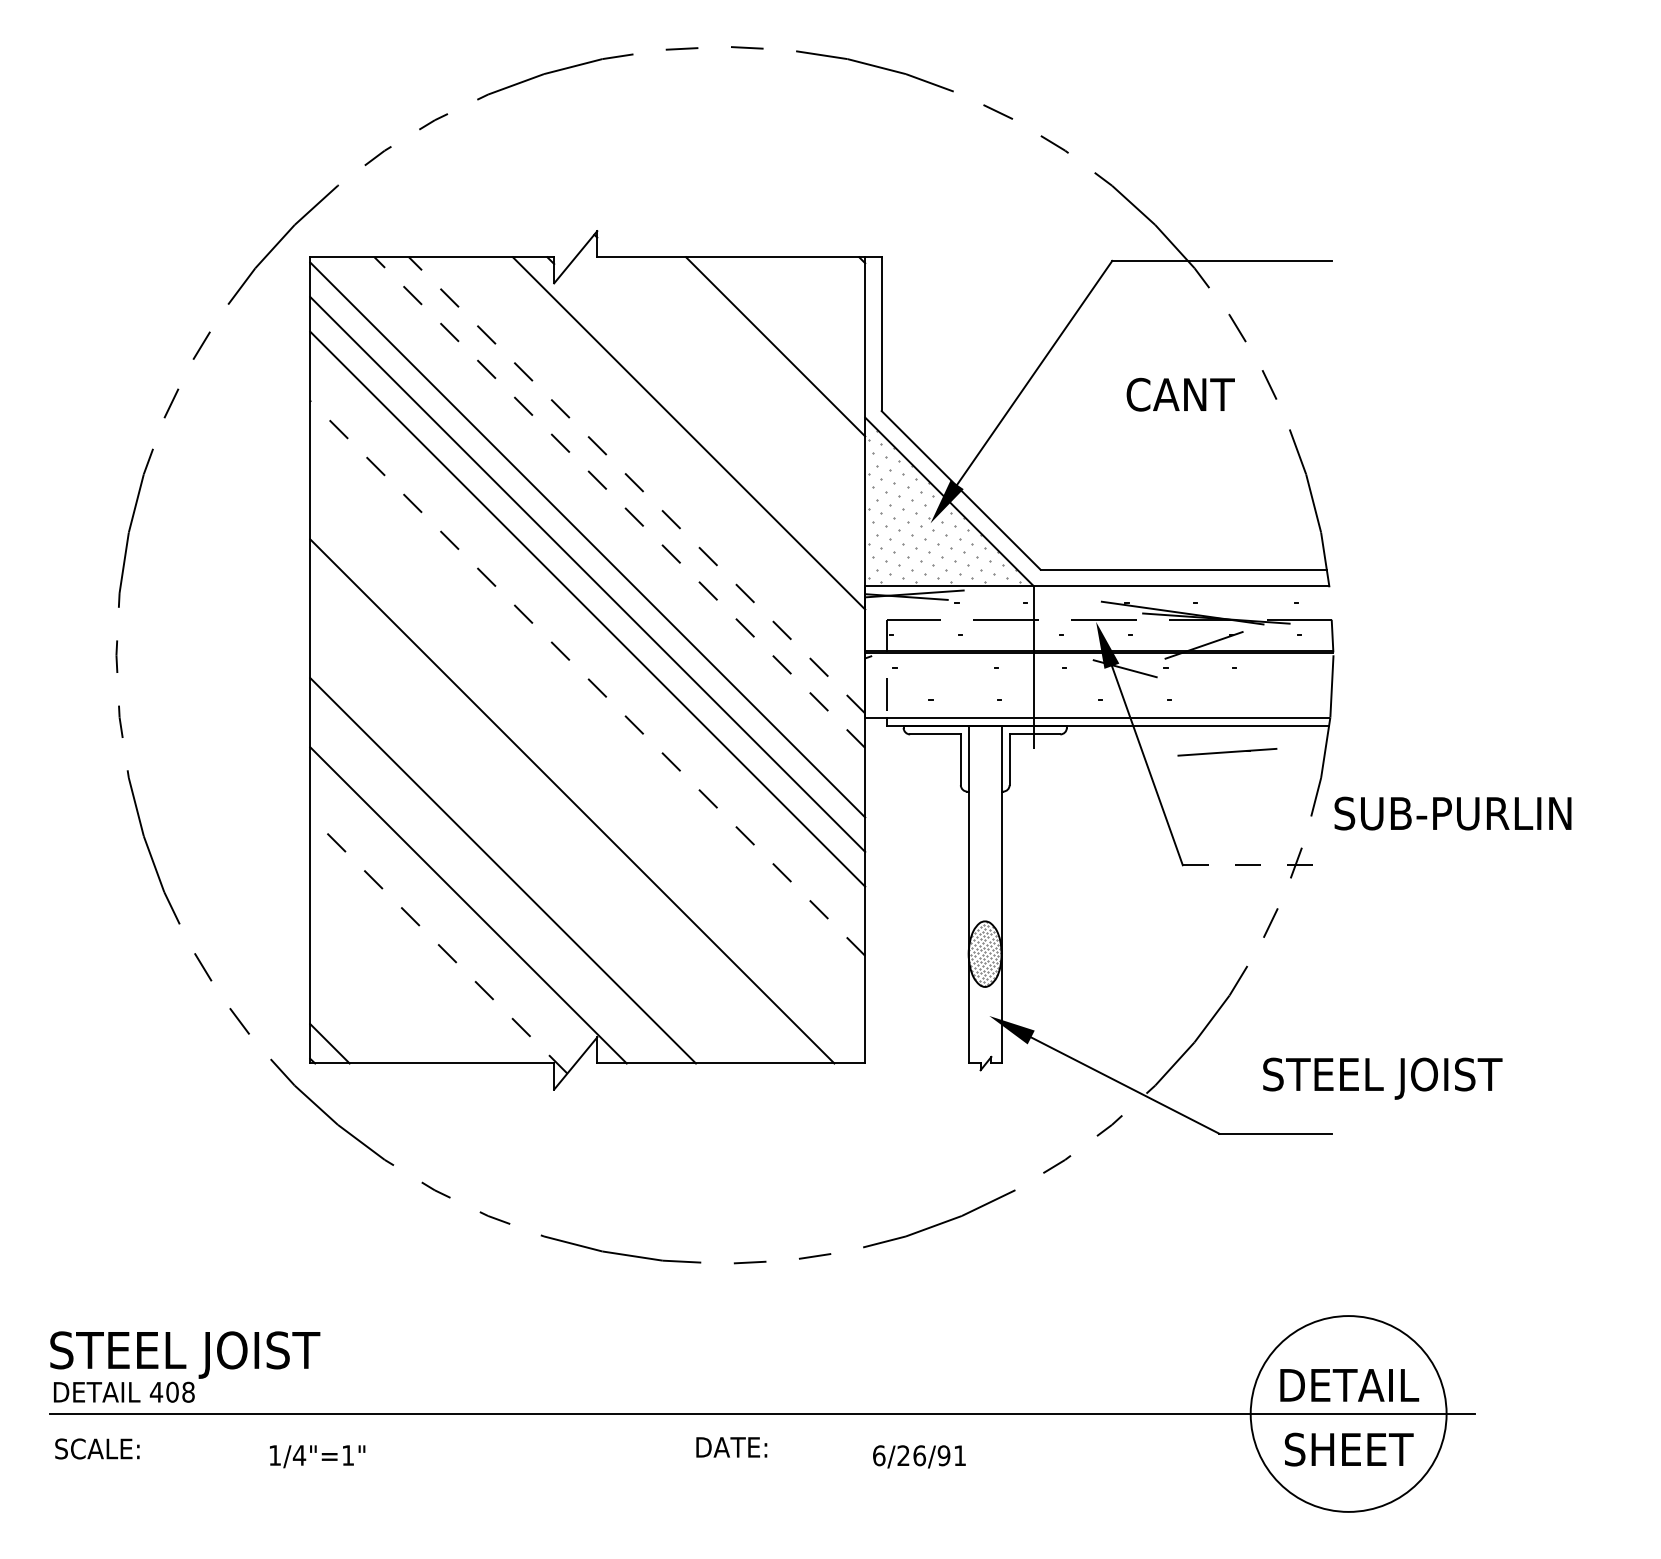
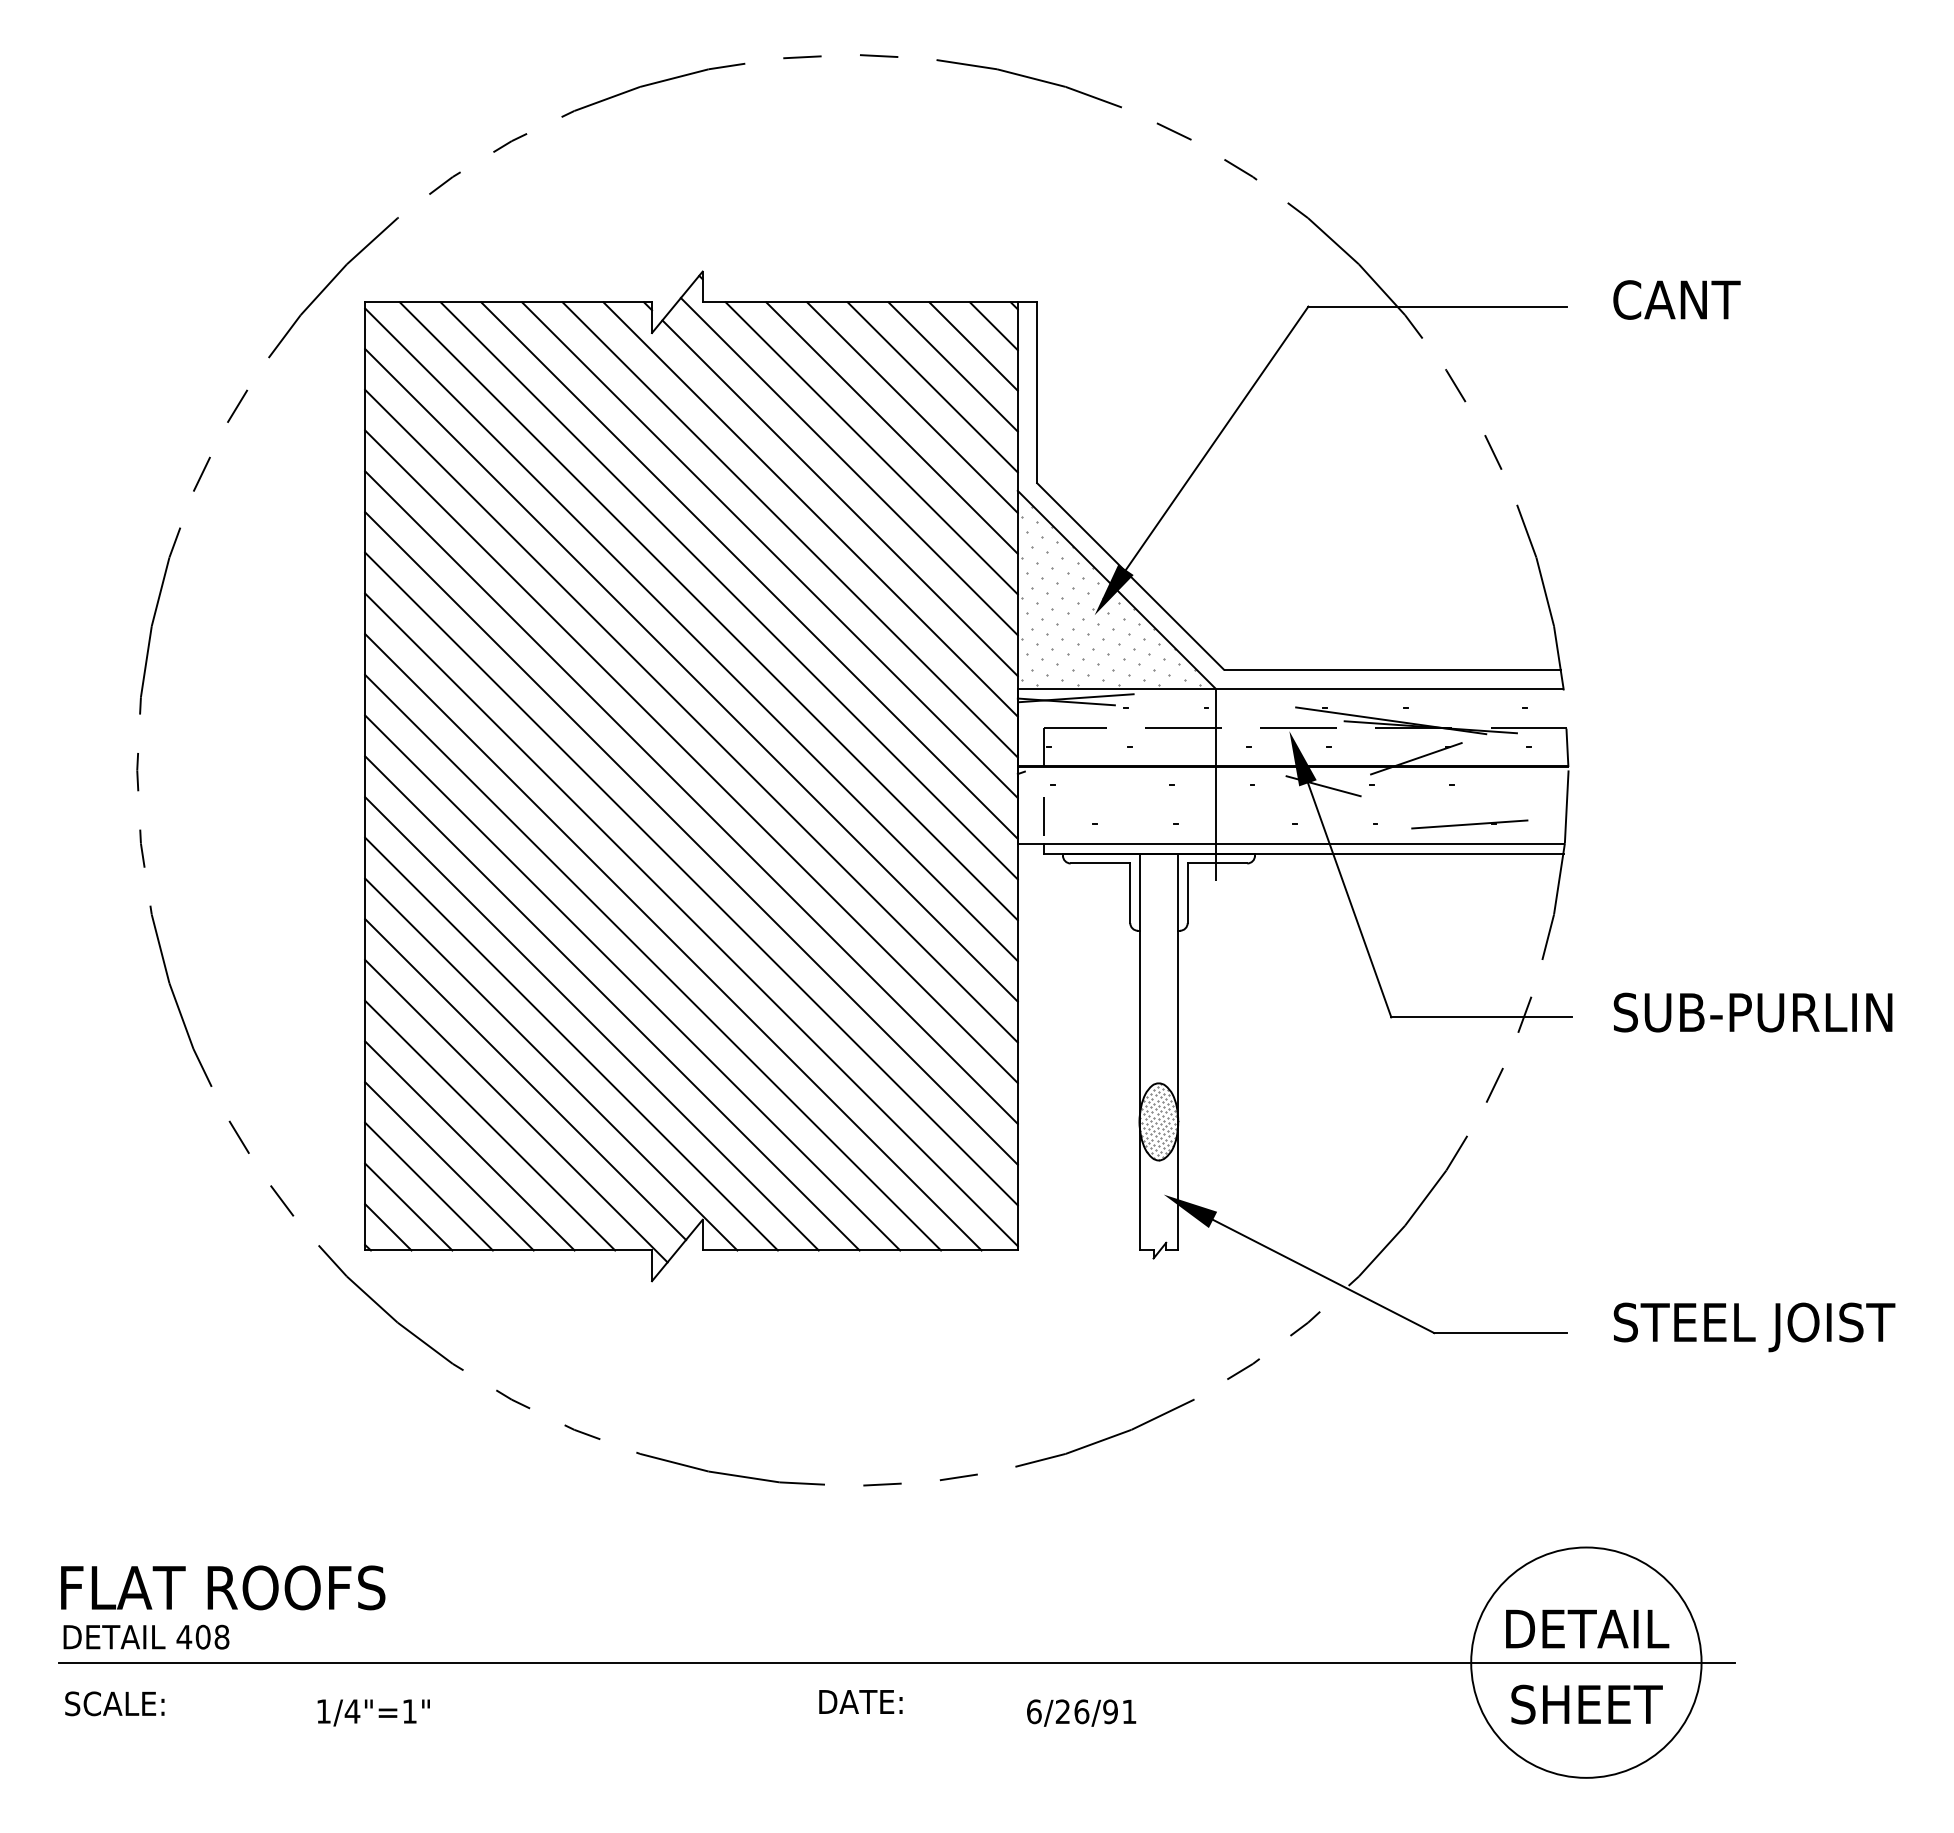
line: (844, 277) -> (993, 326), added
line: (827, 294) -> (973, 346), added
line: (809, 311) -> (952, 366), added
line: (792, 329) -> (932, 387), added
line: (757, 363) -> (891, 427), added
line: (740, 381) -> (871, 448), added
text: (1180, 394) -> (1676, 299), moved
line: (721, 396) -> (848, 466), added
line: (713, 424) -> (839, 498), added
line: (671, 450) -> (789, 529), added
line: (654, 468) -> (769, 550), added
line: (637, 485) -> (749, 570), dashed -> solid
line: (619, 502) -> (728, 590), dashed -> solid
line: (602, 520) -> (708, 611), added
line: (587, 643) -> (691, 756), added
line: (587, 678) -> (691, 797), dashed -> solid
line: (587, 713) -> (691, 838), added
line: (587, 747) -> (691, 878), added
line: (1227, 752) -> (1469, 824), moved
line: (587, 782) -> (691, 919), added
text: (1452, 813) -> (1752, 1012), moved
line: (555, 818) -> (653, 962), added
line: (537, 835) -> (632, 982), added
line: (520, 853) -> (612, 1003), added
line: (1260, 865) -> (1482, 1017), dashed -> solid
line: (485, 887) -> (571, 1043), added
line: (446, 918) -> (525, 1079), added
line: (438, 945) -> (516, 1111), dashed -> solid
line: (416, 957) -> (490, 1125), added
line: (398, 974) -> (469, 1145), added
line: (381, 992) -> (449, 1166), added
line: (364, 1009) -> (428, 1186), added
line: (347, 1026) -> (408, 1206), added
text: (1382, 1078) -> (1754, 1327), moved
text: (188, 1355) -> (222, 1593), STEEL JOIST -> FLAT ROOFS

